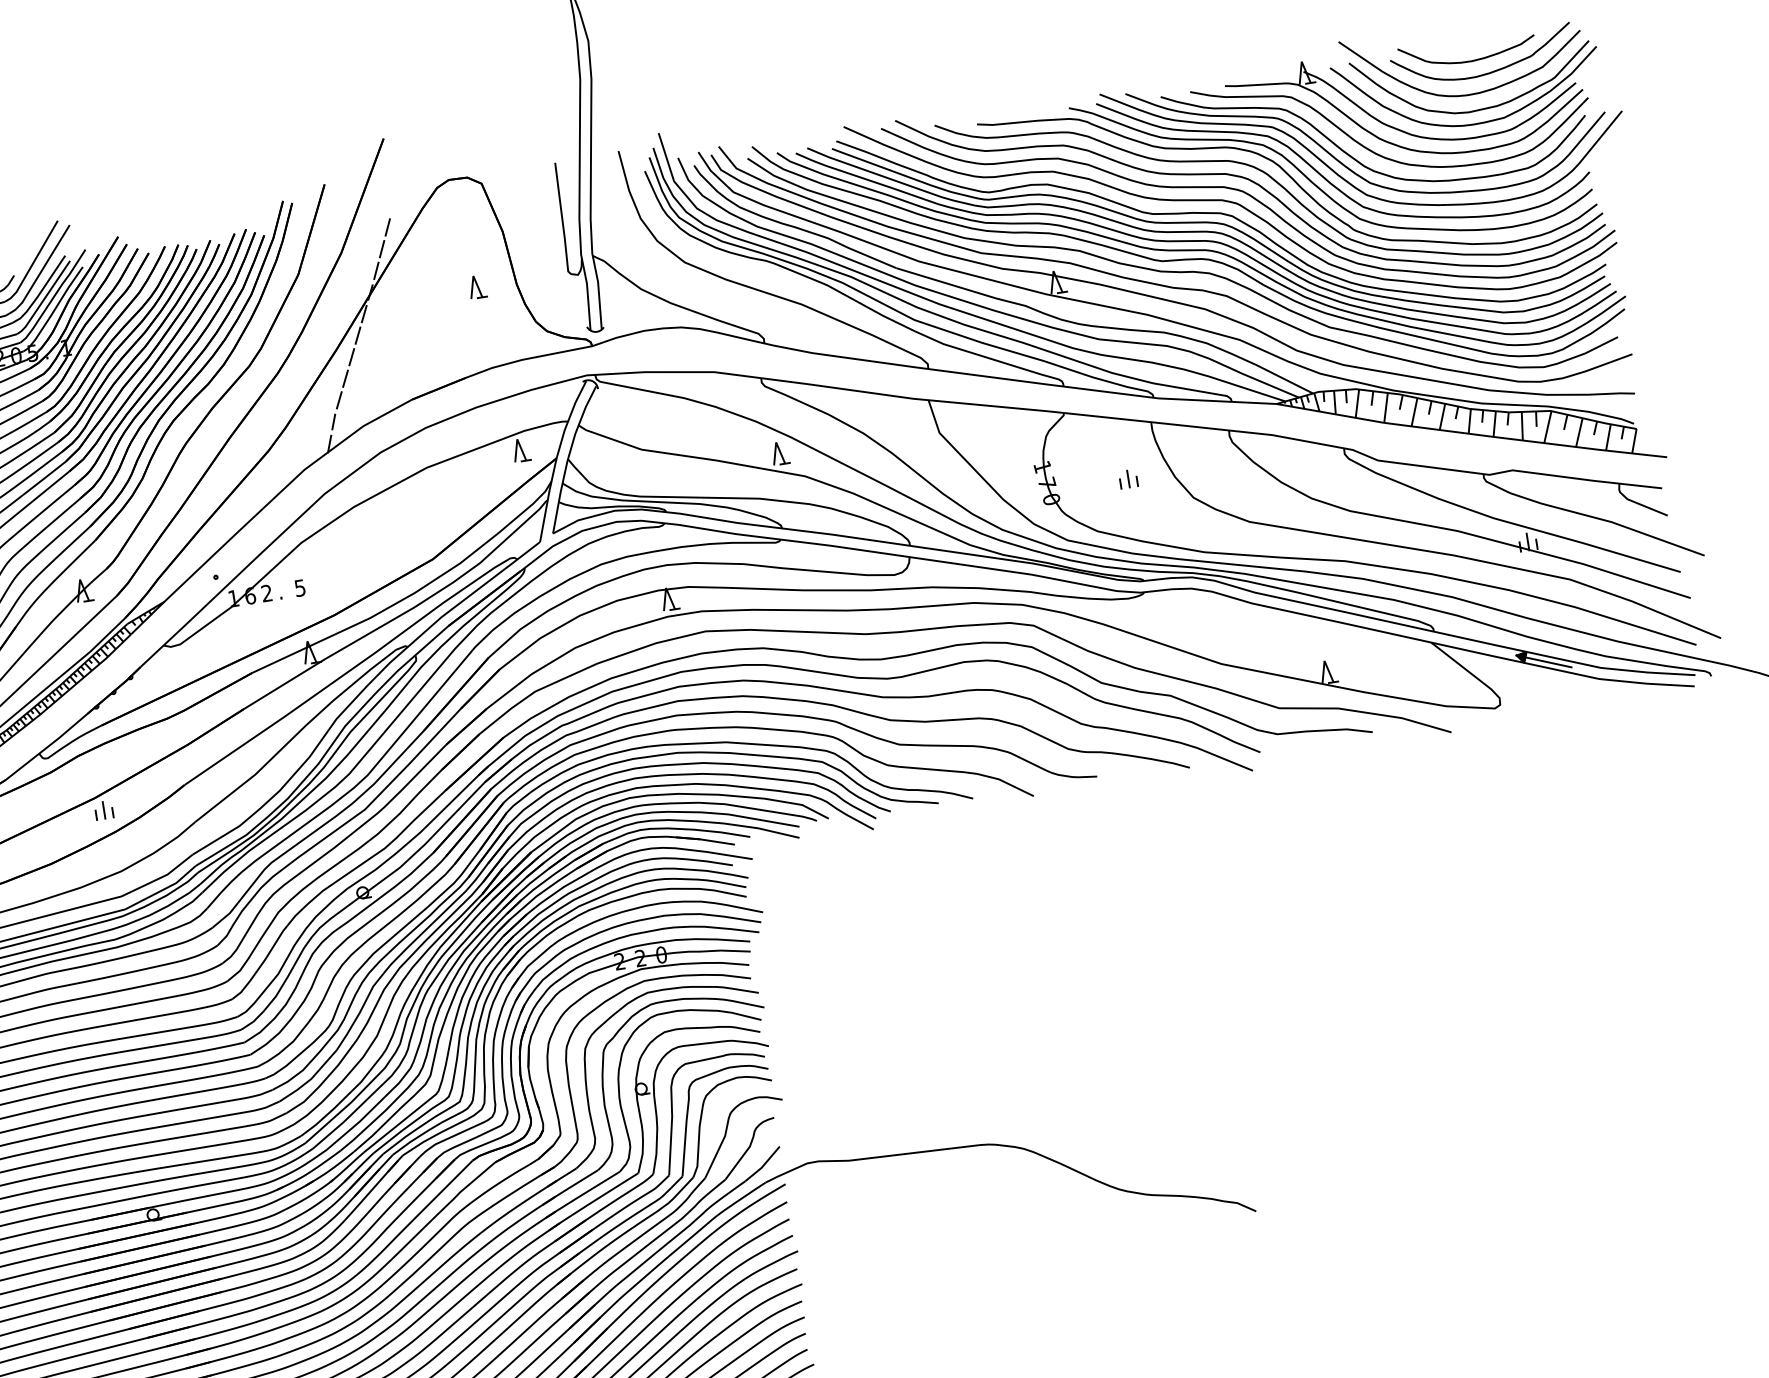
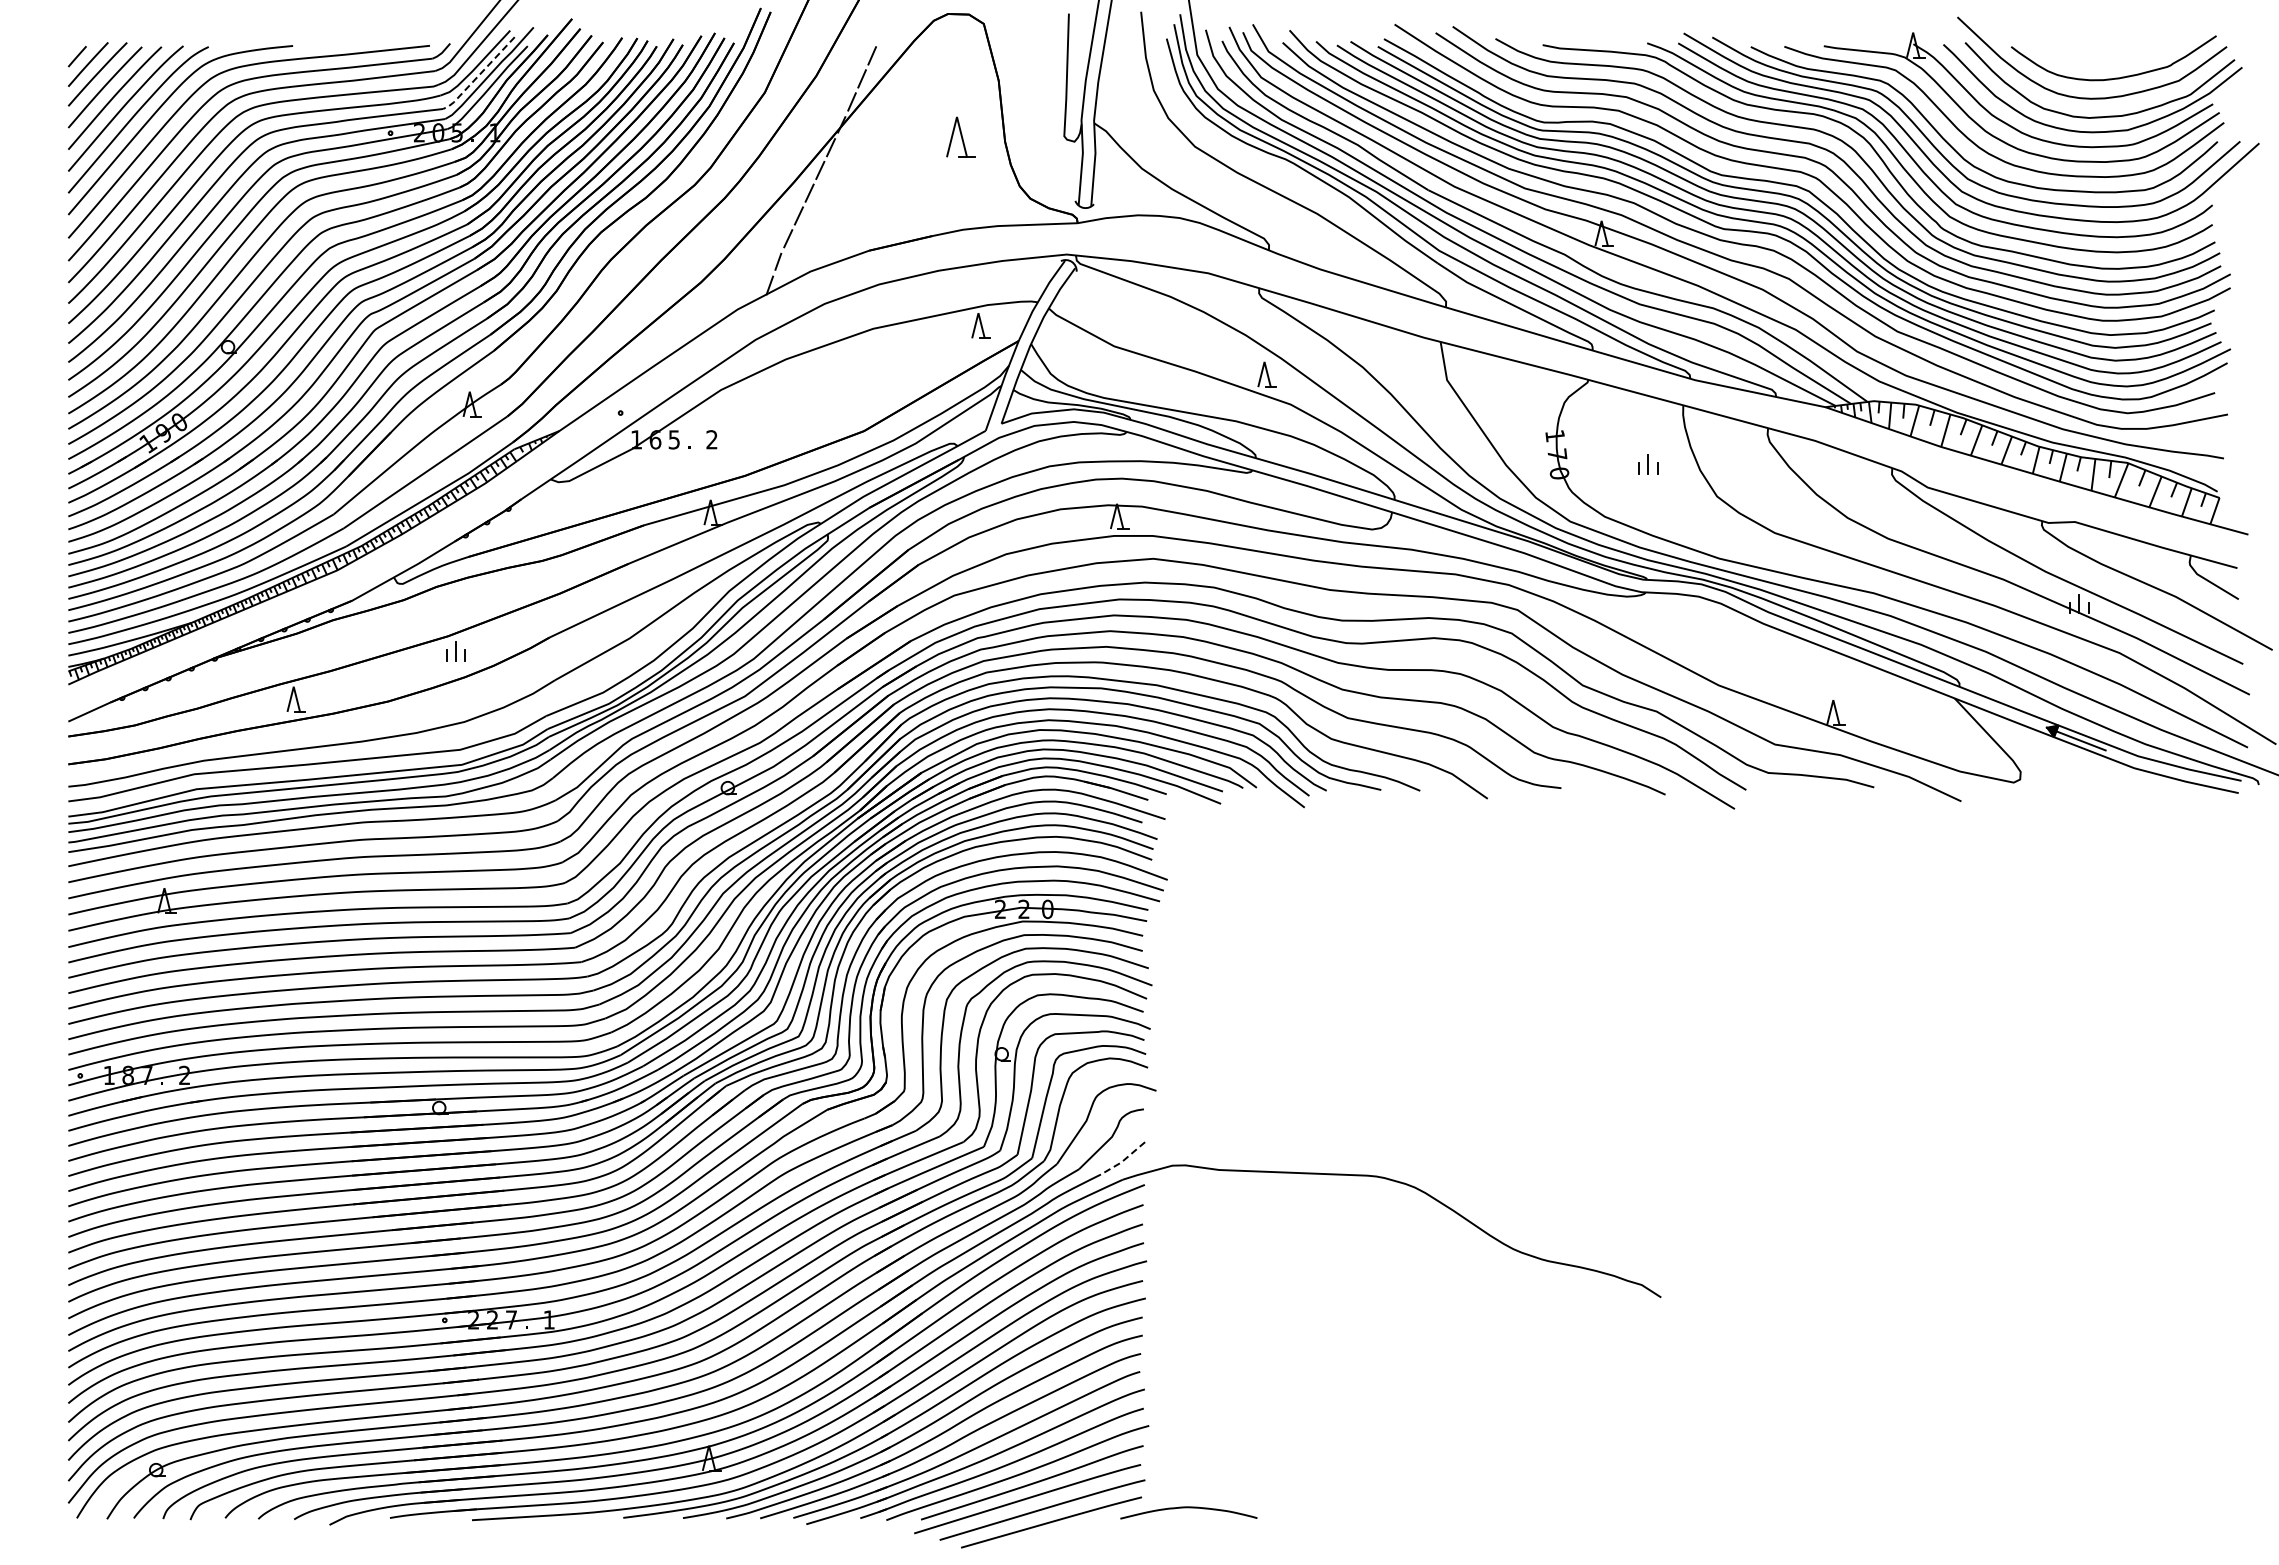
curve: (1468, 60) -> (2097, 60), removed
part: (476, 287) -> (960, 137), size x1.6
line: (43, 299) -> (478, 75), solid -> dashed
text: (299, 587) -> (711, 439), 5 -> 2
text: (266, 593) -> (673, 439), 2 -> 5
line: (763, 1165) -> (1123, 1160), solid -> dashed

